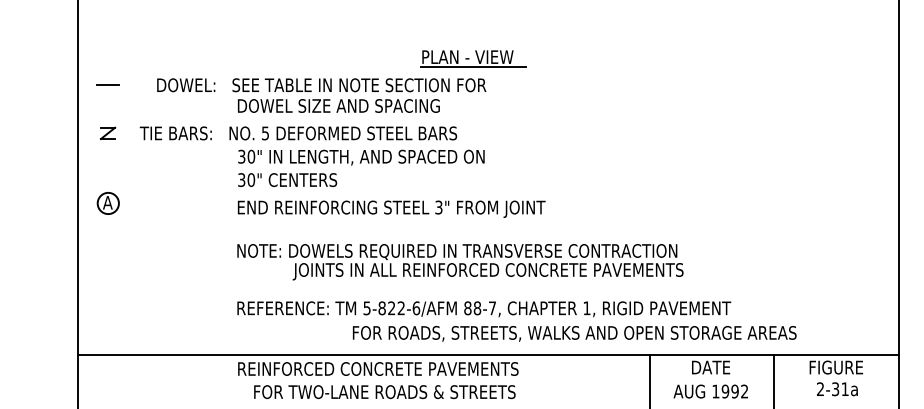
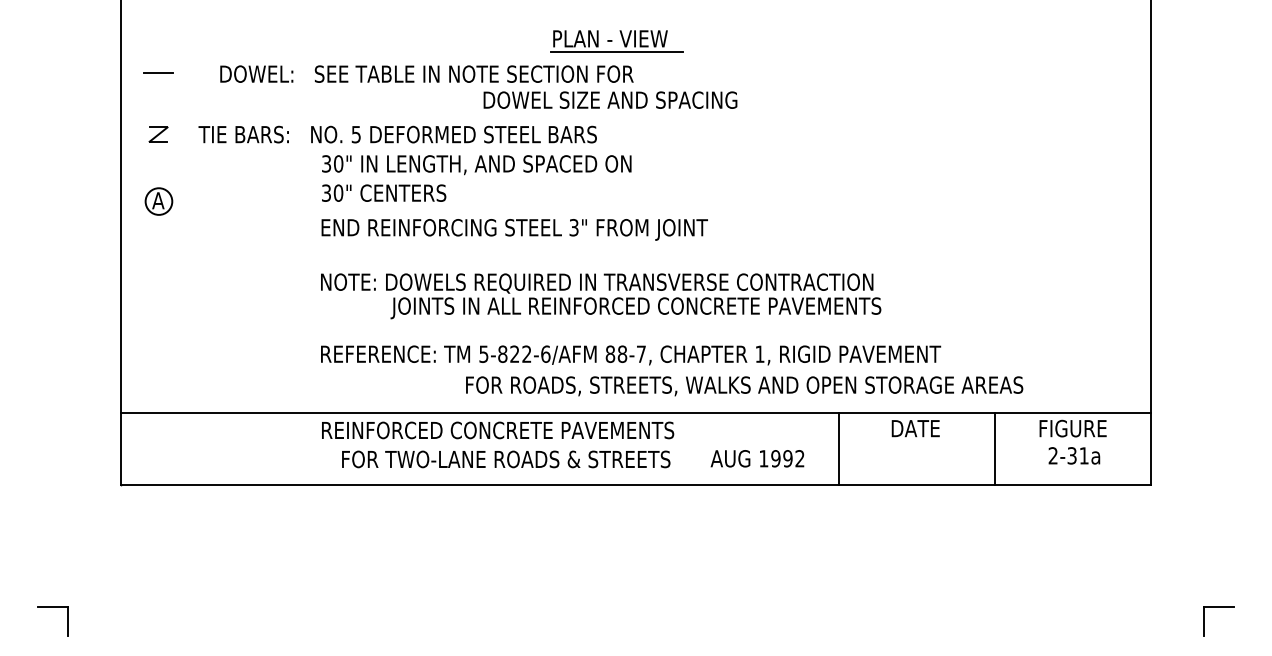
text: (338, 105) -> (610, 99), moved
part: (107, 203) -> (158, 201), moved
text: (710, 391) -> (757, 458), moved

